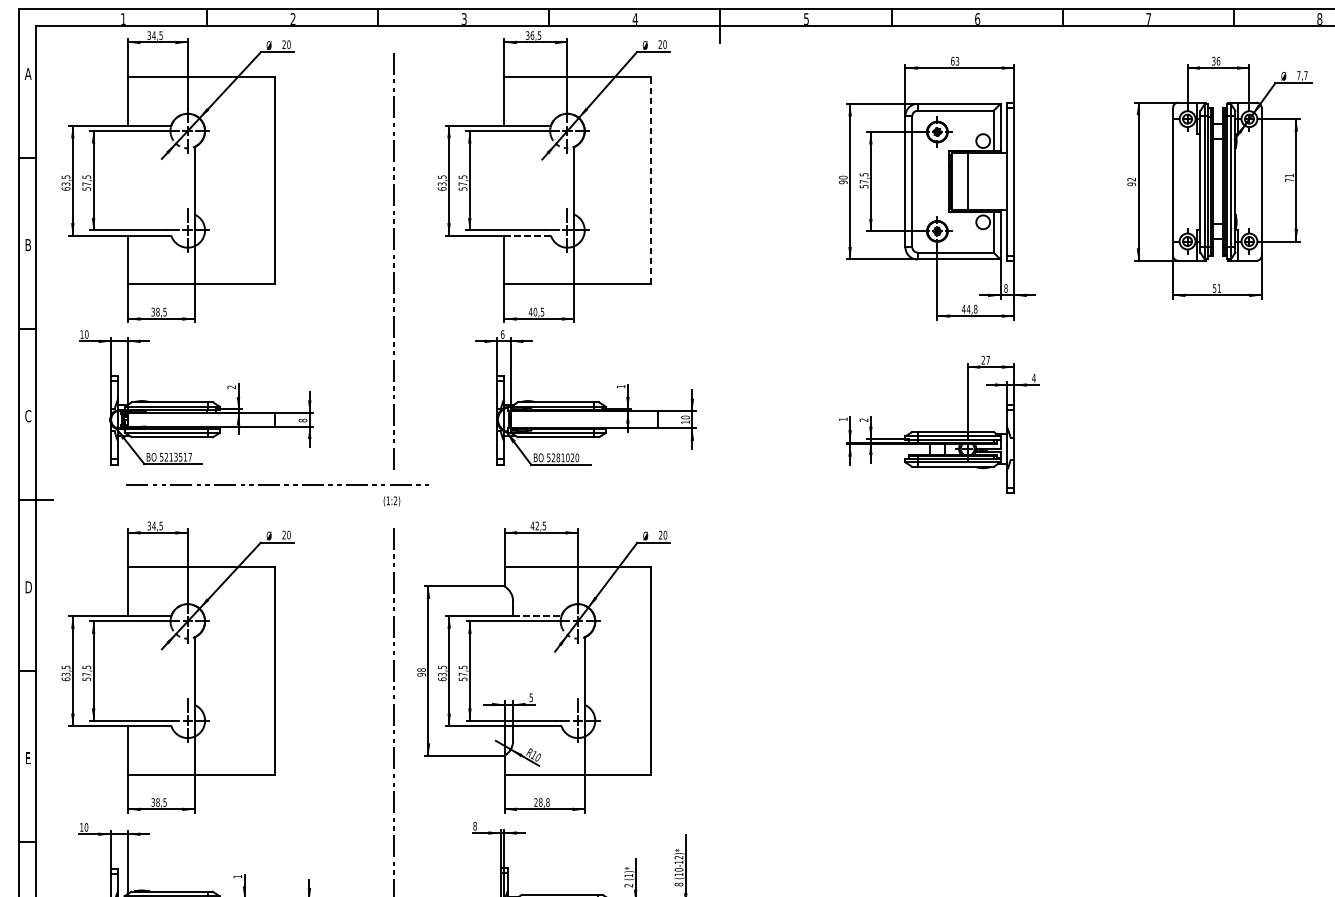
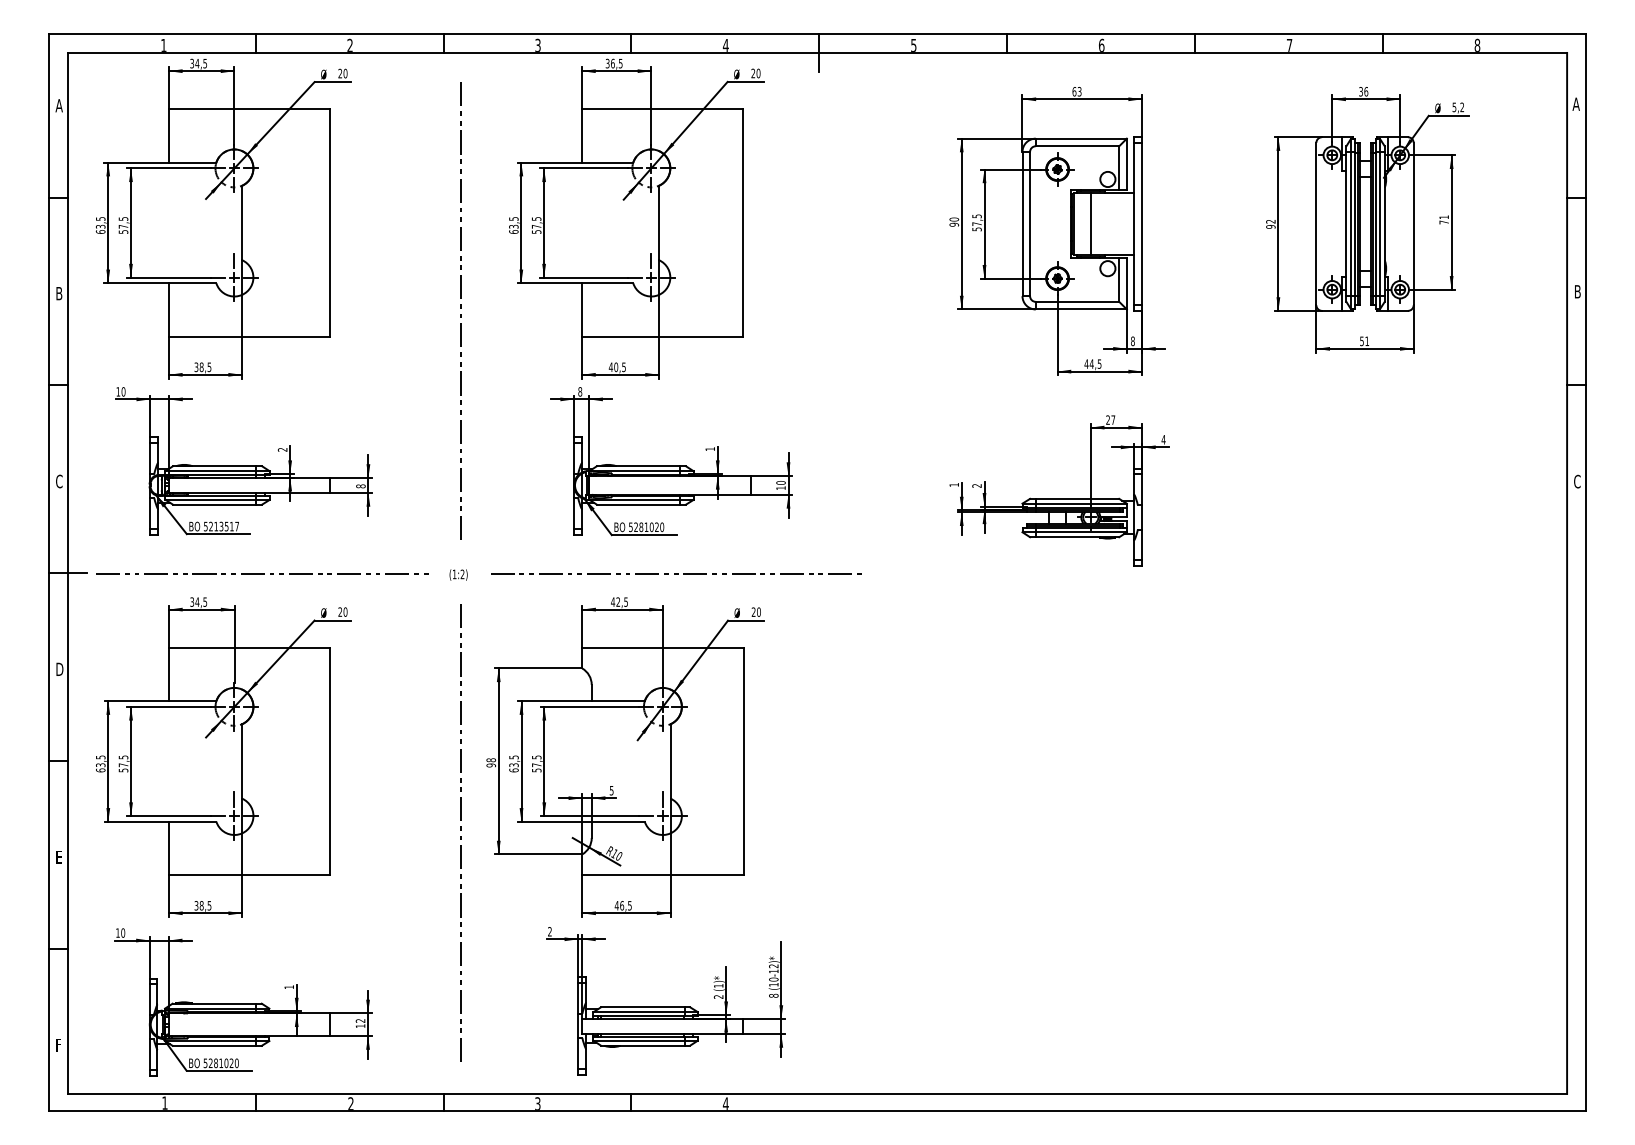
text: (1302, 75) -> (1458, 107), 7,7 -> 5,2
line: (651, 180) -> (743, 222), dashed -> solid
line: (527, 235) -> (607, 283), dashed -> solid
text: (975, 308) -> (1099, 363), 44,8 -> 44,5
text: (502, 334) -> (580, 391), 6 -> 8
line: (277, 484) -> (262, 573), moved
line: (590, 499) -> (676, 573), added
line: (537, 616) -> (618, 701), dashed -> solid
text: (541, 802) -> (622, 905), 28,8 -> 46,5
text: (474, 825) -> (549, 931), 8 -> 2

